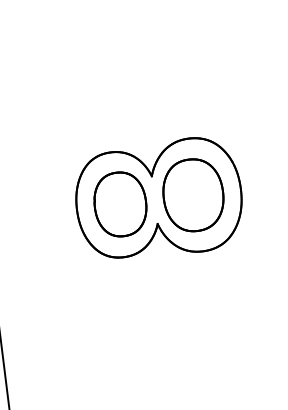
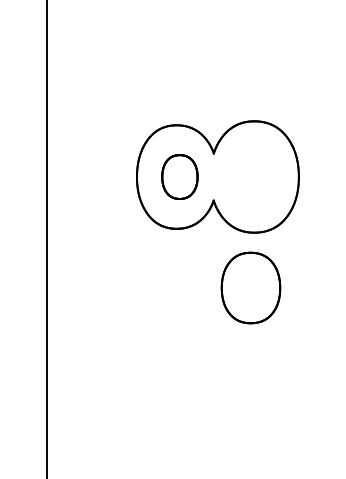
part: (192, 194) -> (250, 287), moved
part: (119, 203) -> (179, 176), size x0.7

